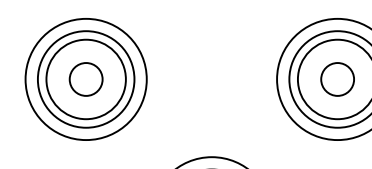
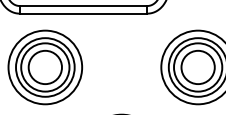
circle: (86, 79) -> (45, 67), size x1.67
circle: (336, 79) -> (197, 67), size x1.67

